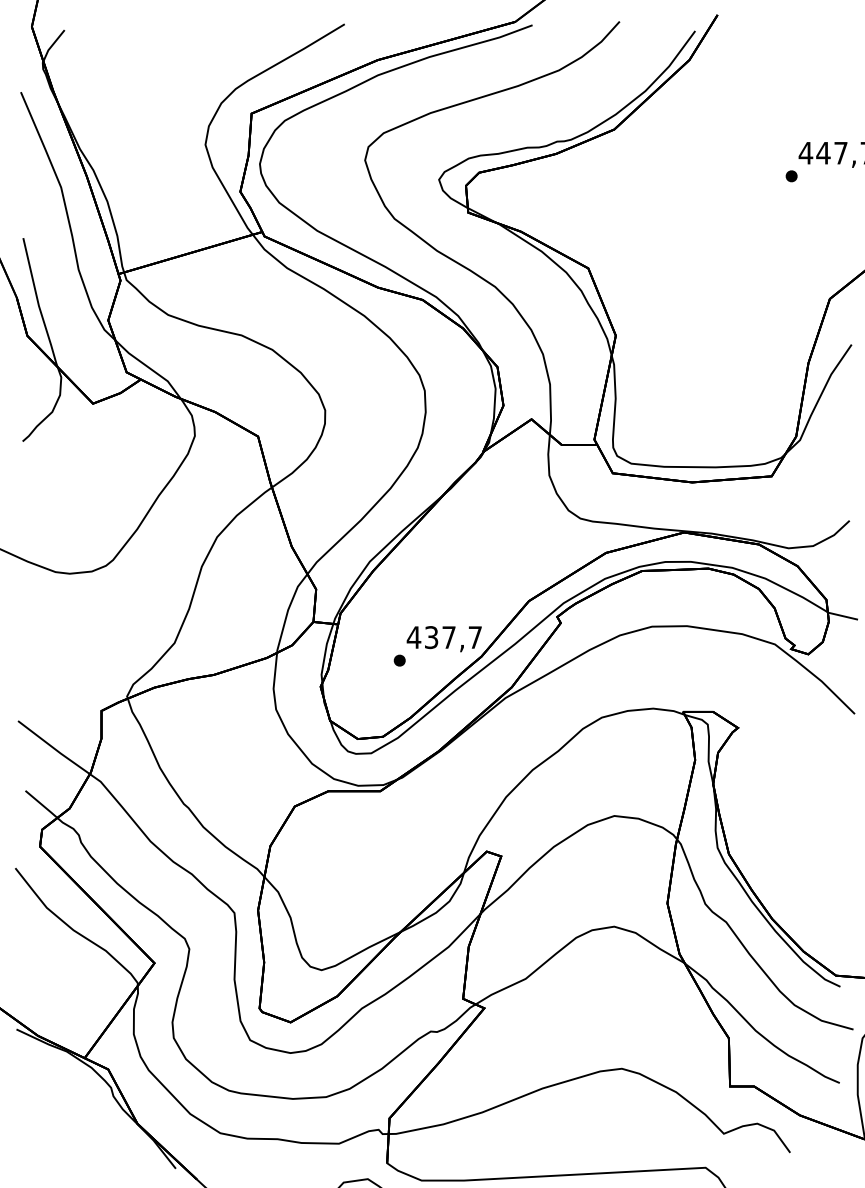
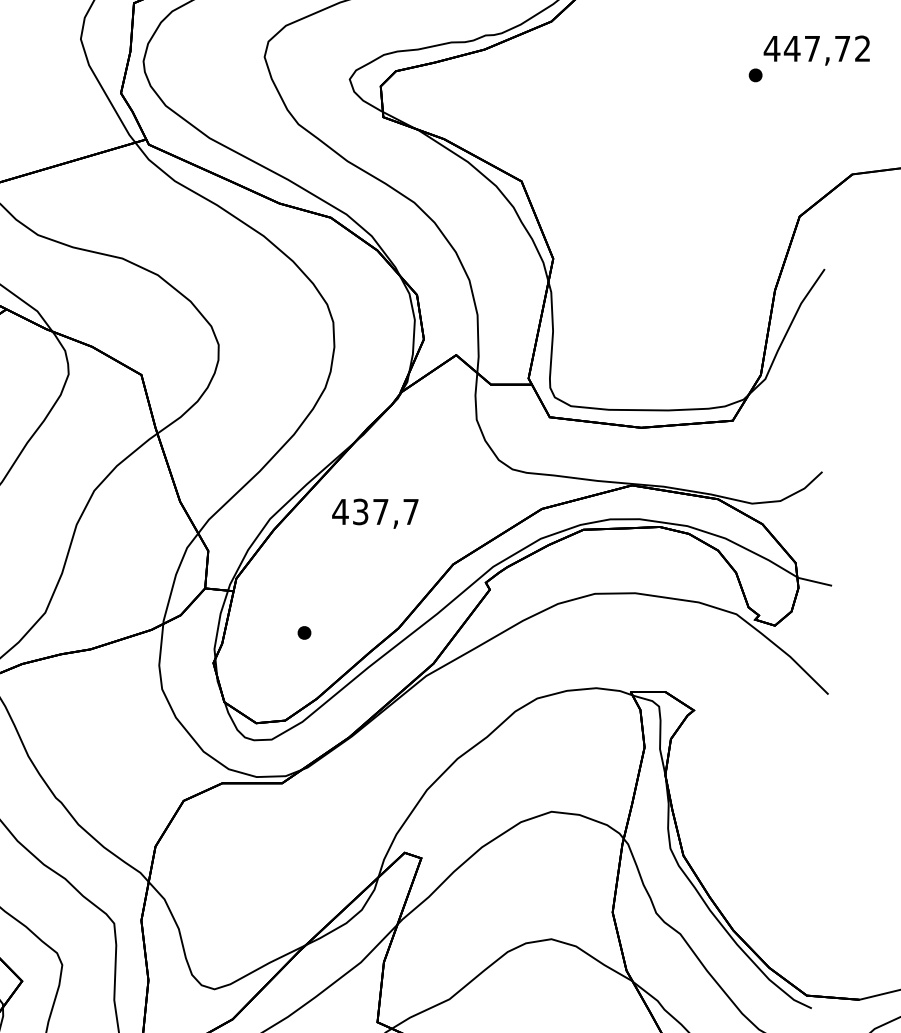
text: (443, 639) -> (374, 514), moved

